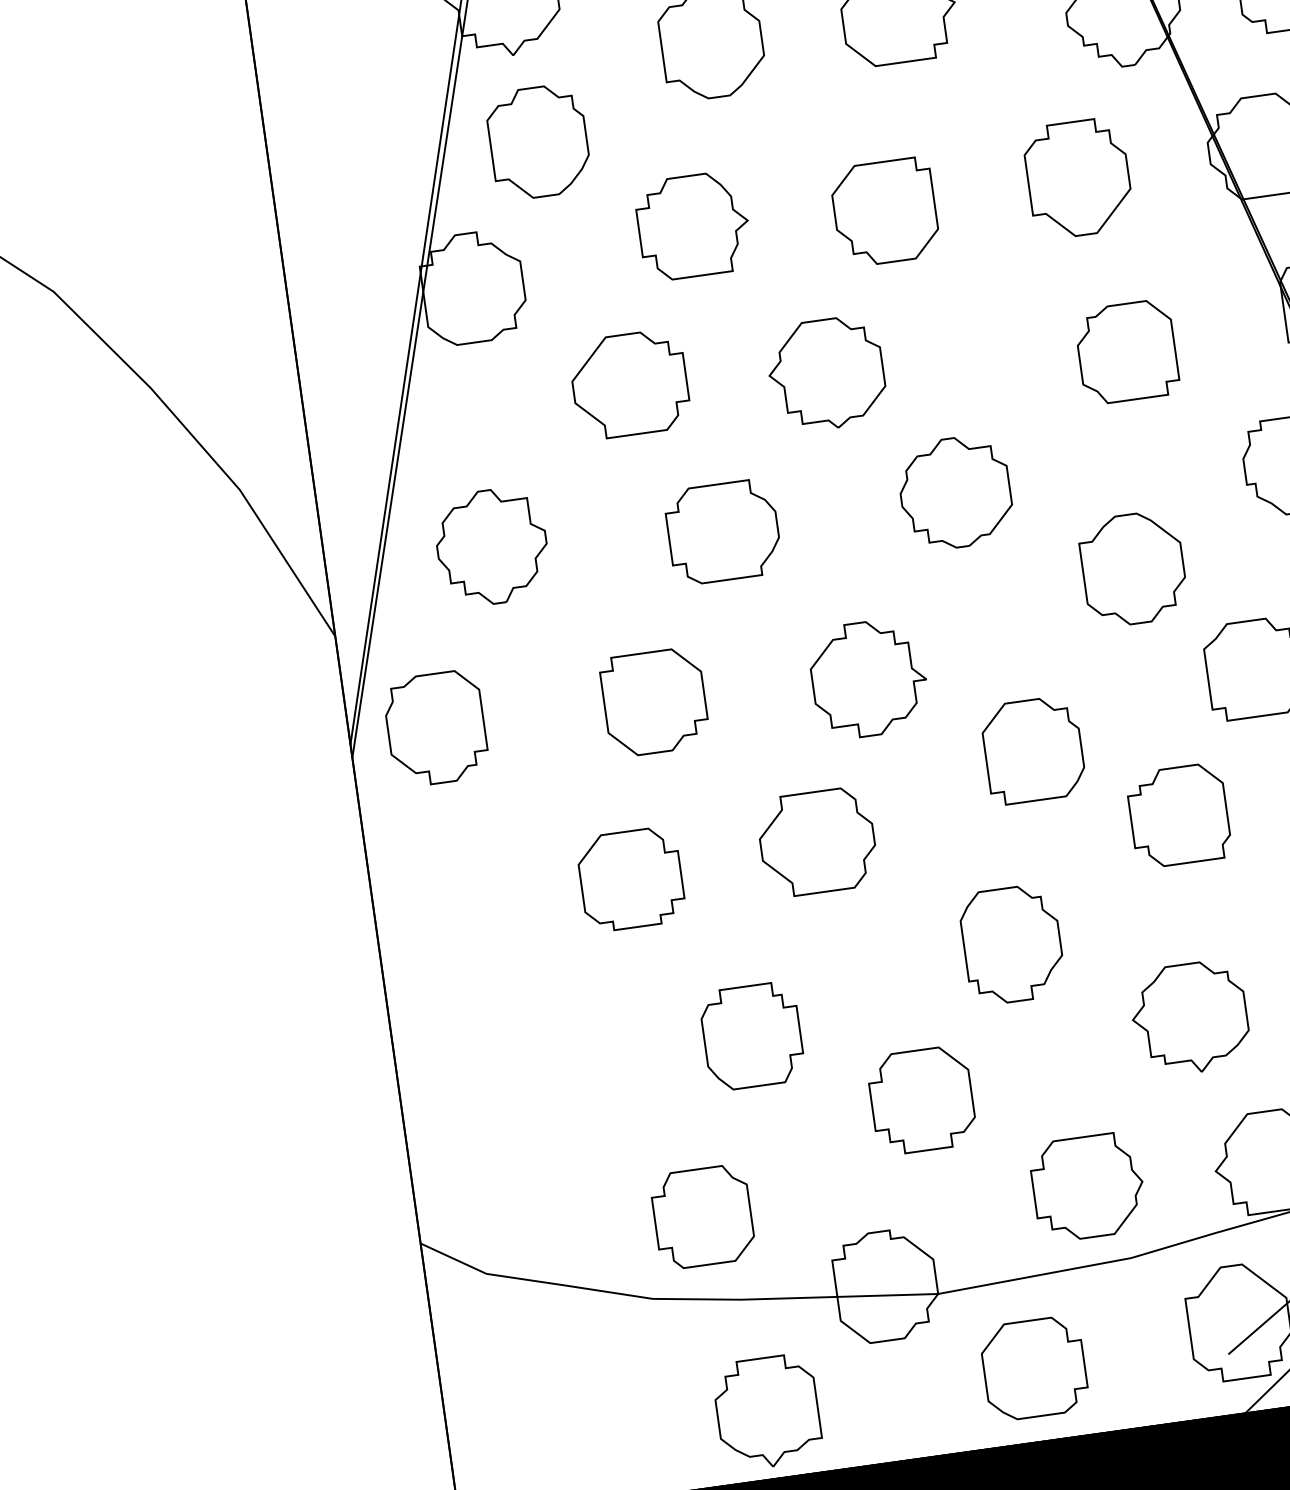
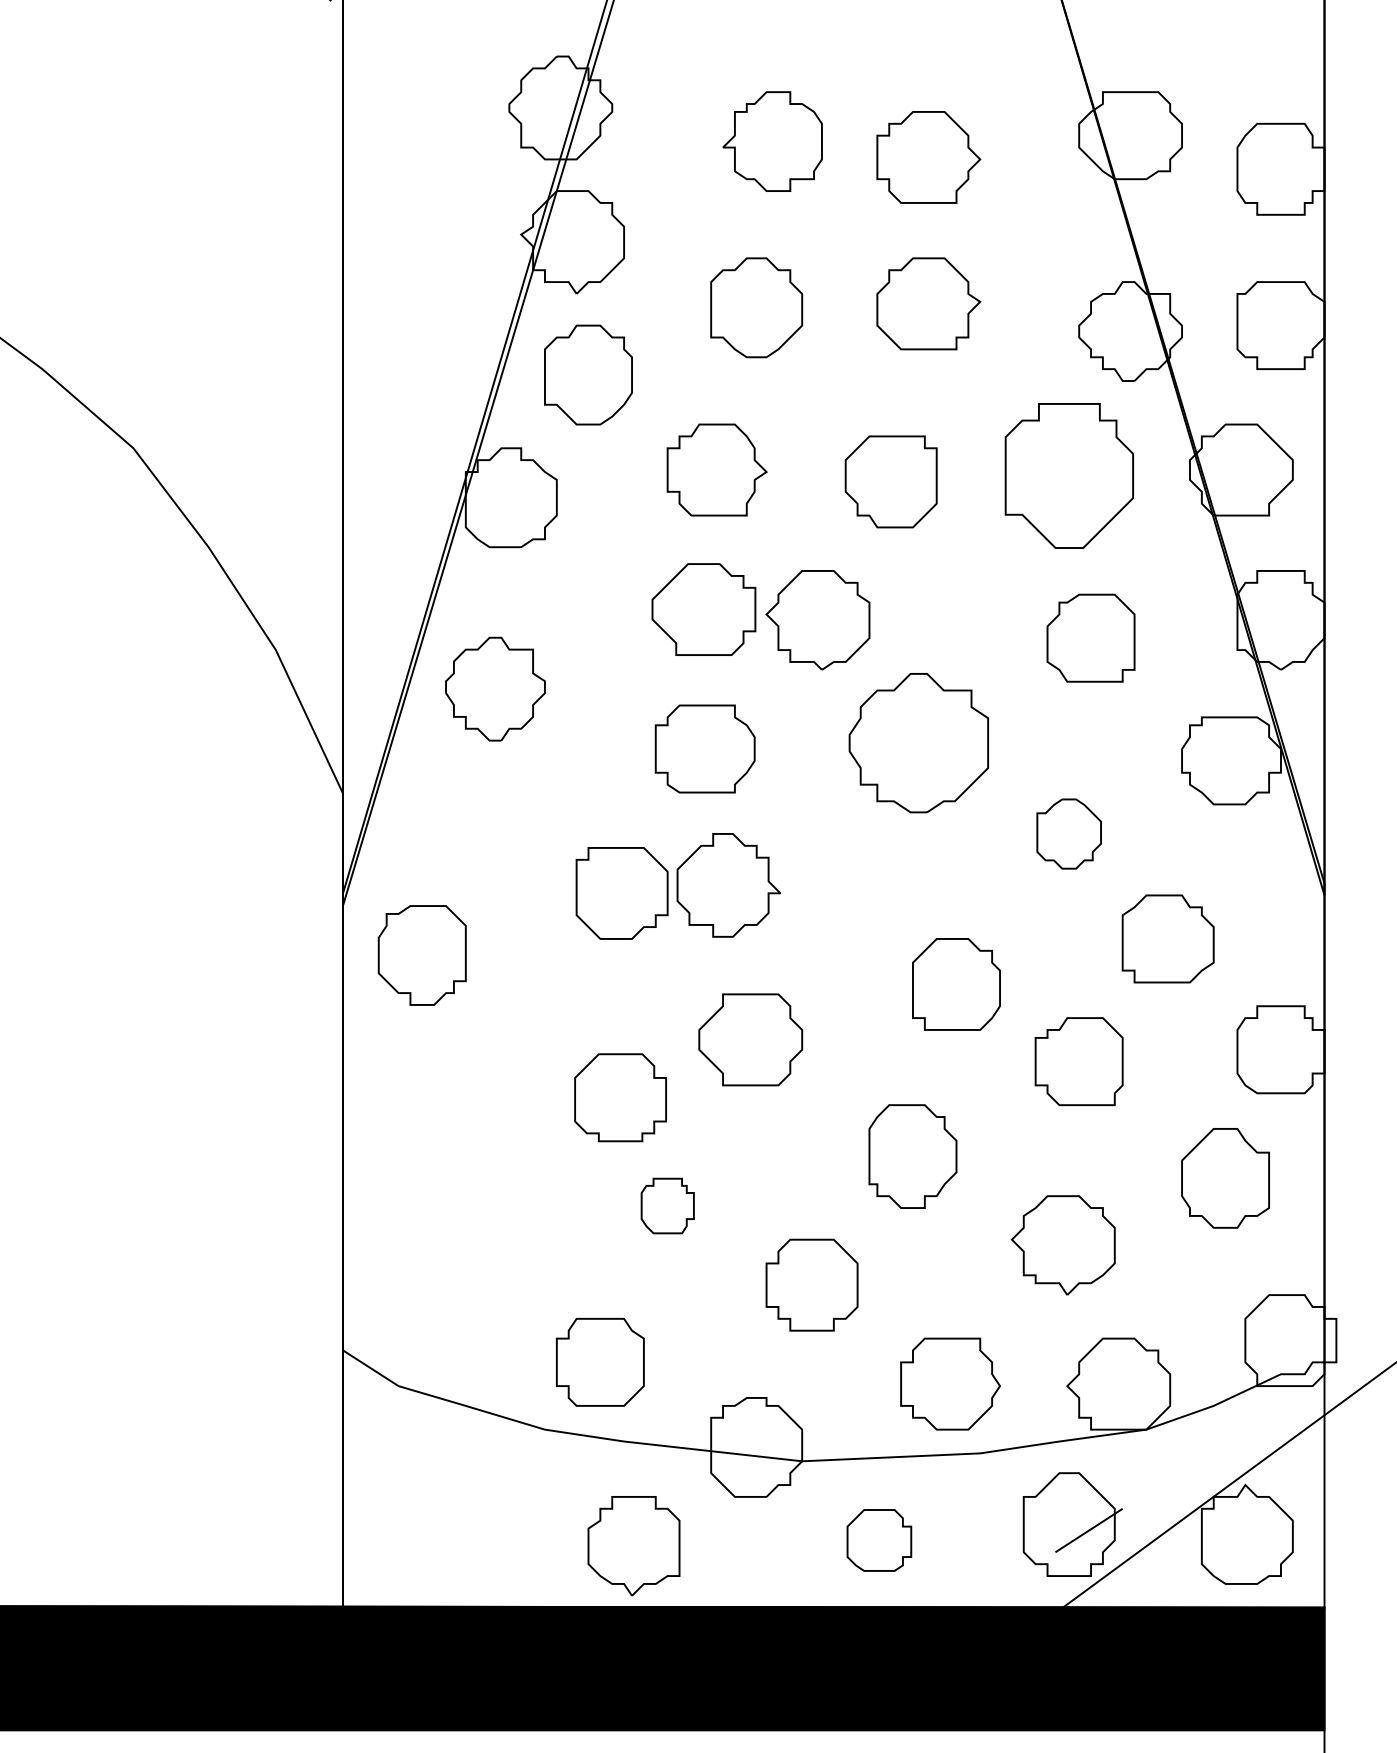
part: (1077, 178) -> (1068, 475), size x1.4
part: (629, 384) -> (703, 609), moved
part: (954, 492) -> (918, 742), size x1.4
part: (492, 546) -> (495, 688), moved
part: (1132, 568) -> (1068, 833), size x0.7
part: (868, 678) -> (728, 885), moved
part: (435, 728) -> (421, 955), moved
part: (631, 879) -> (620, 1097), moved
part: (752, 1035) -> (667, 1205), size x0.6
part: (1034, 1368) -> (879, 1540), size x0.7

